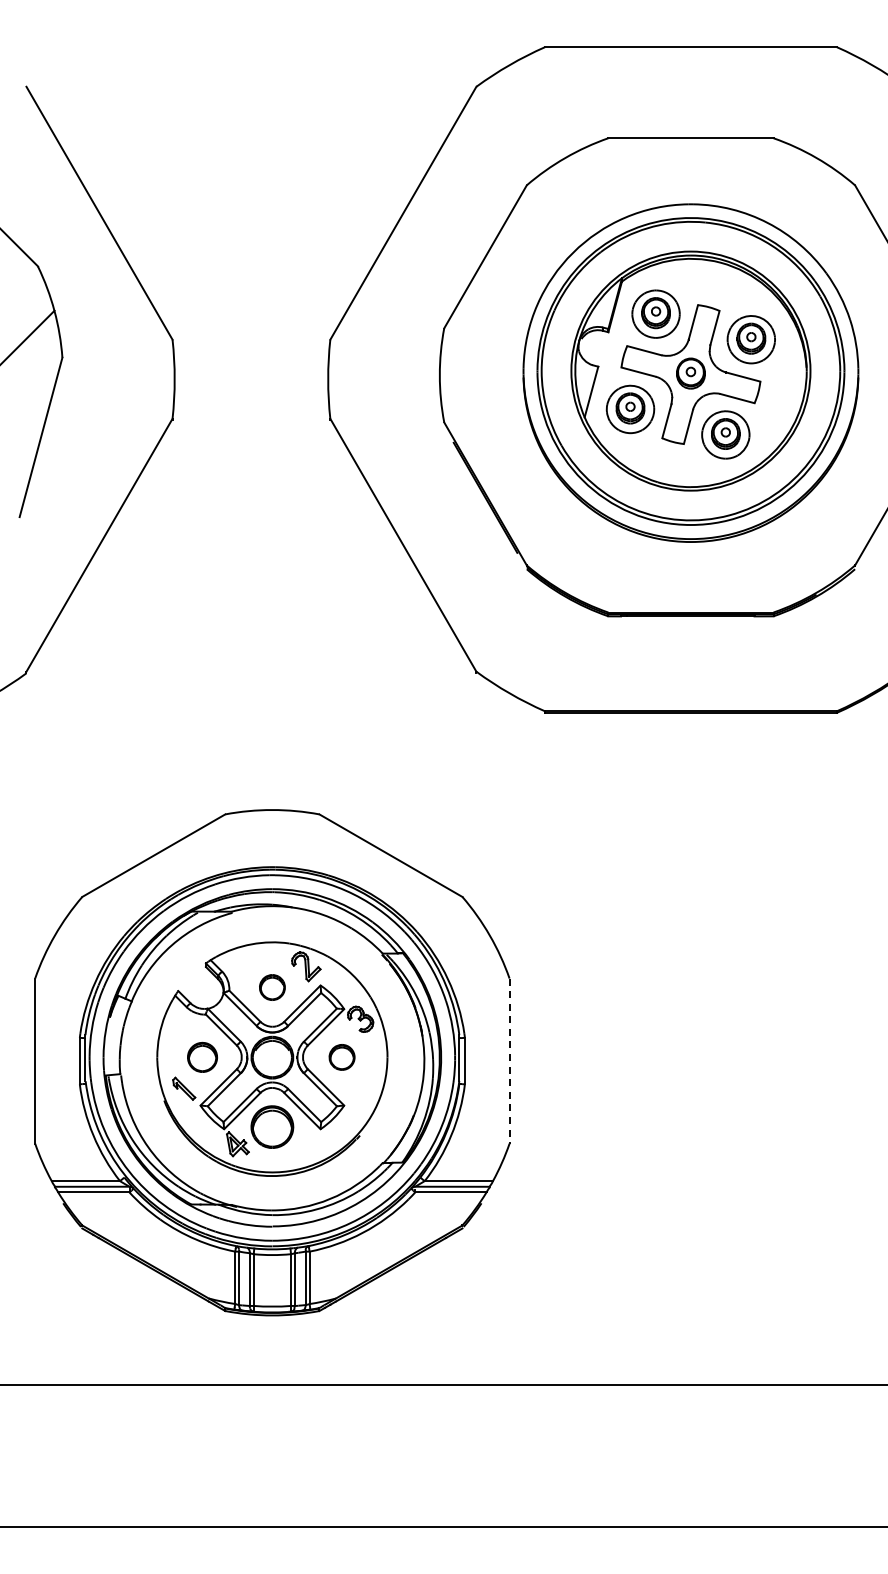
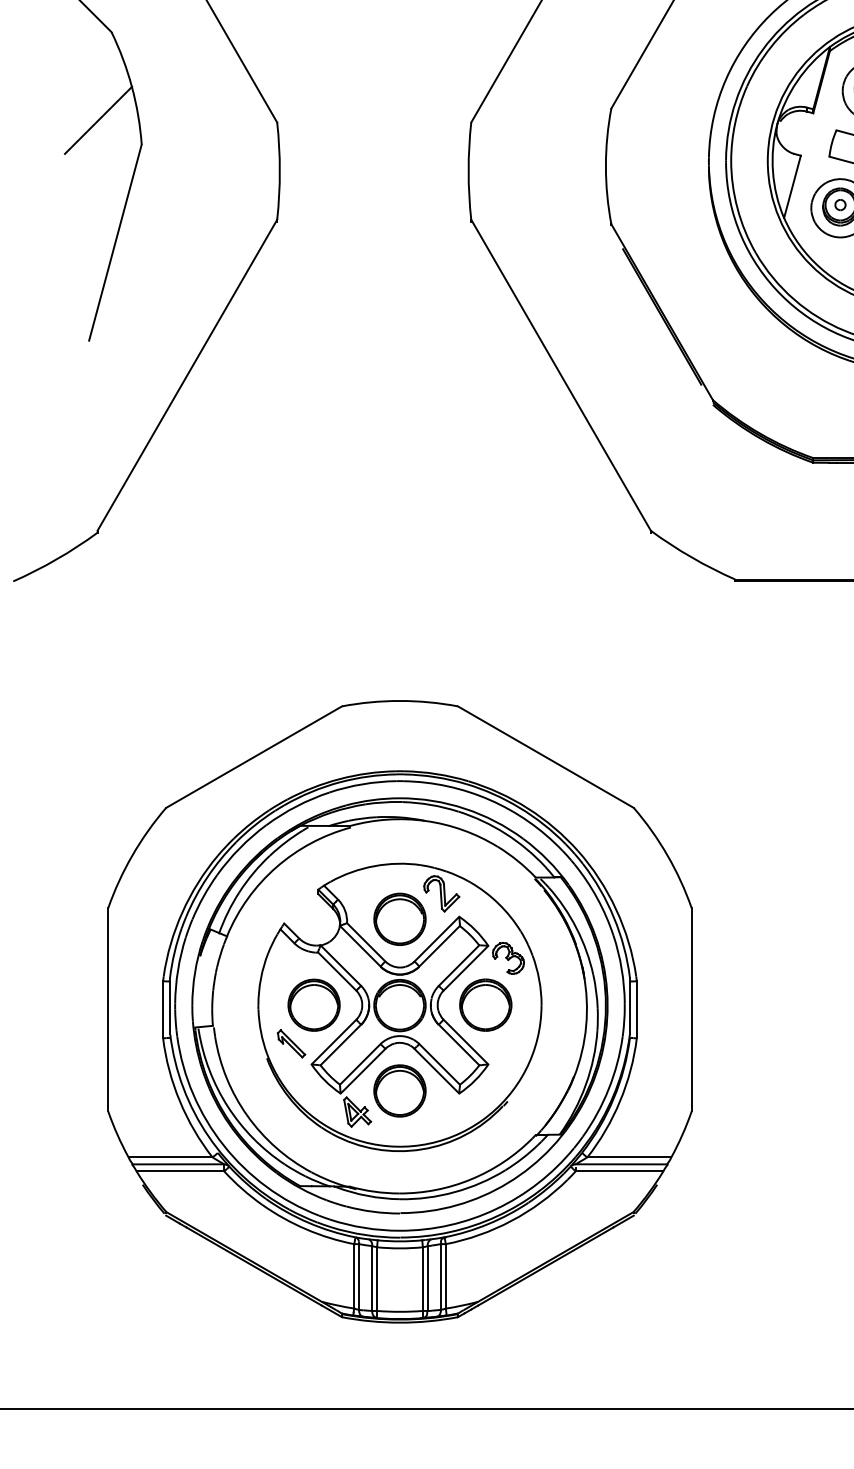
part: (272, 987) -> (400, 919), size x1.67
part: (202, 1057) -> (314, 1005), size x1.43
part: (341, 1057) -> (484, 1005), size x1.67
line: (509, 1061) -> (691, 1010), dashed -> solid

